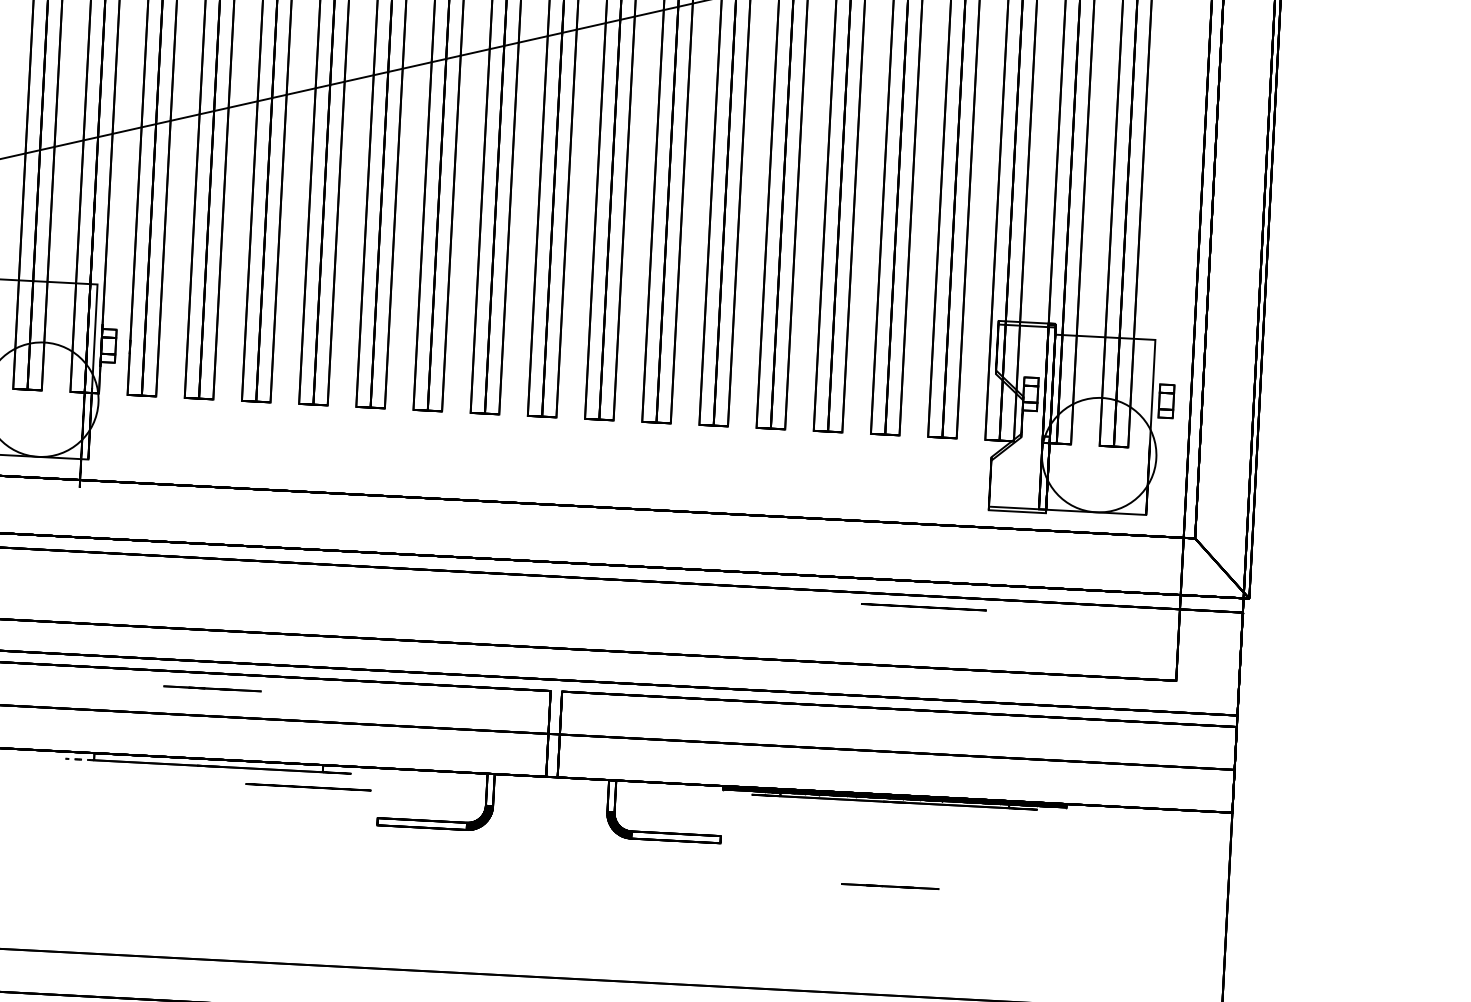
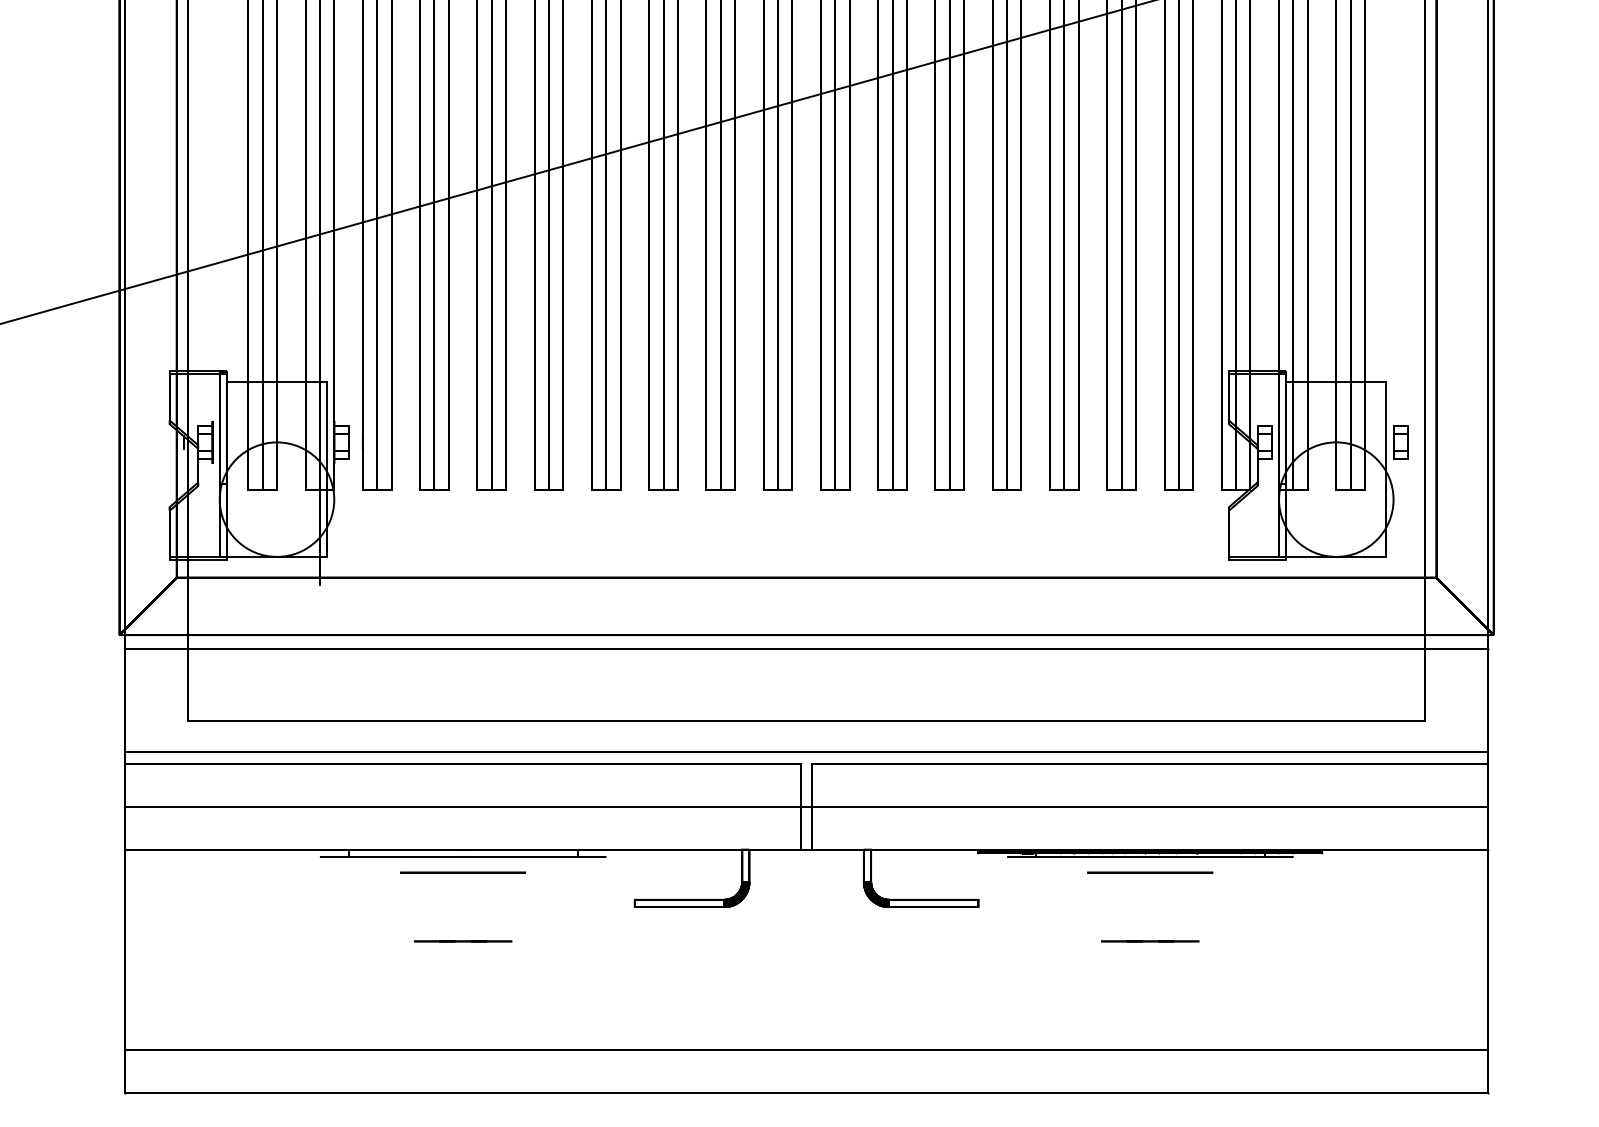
circle: (924, 607) -> (1150, 872), moved
line: (211, 688) -> (462, 941), moved
arc: (65, 758) -> (319, 856), dashed -> solid
circle: (308, 787) -> (463, 872), moved

